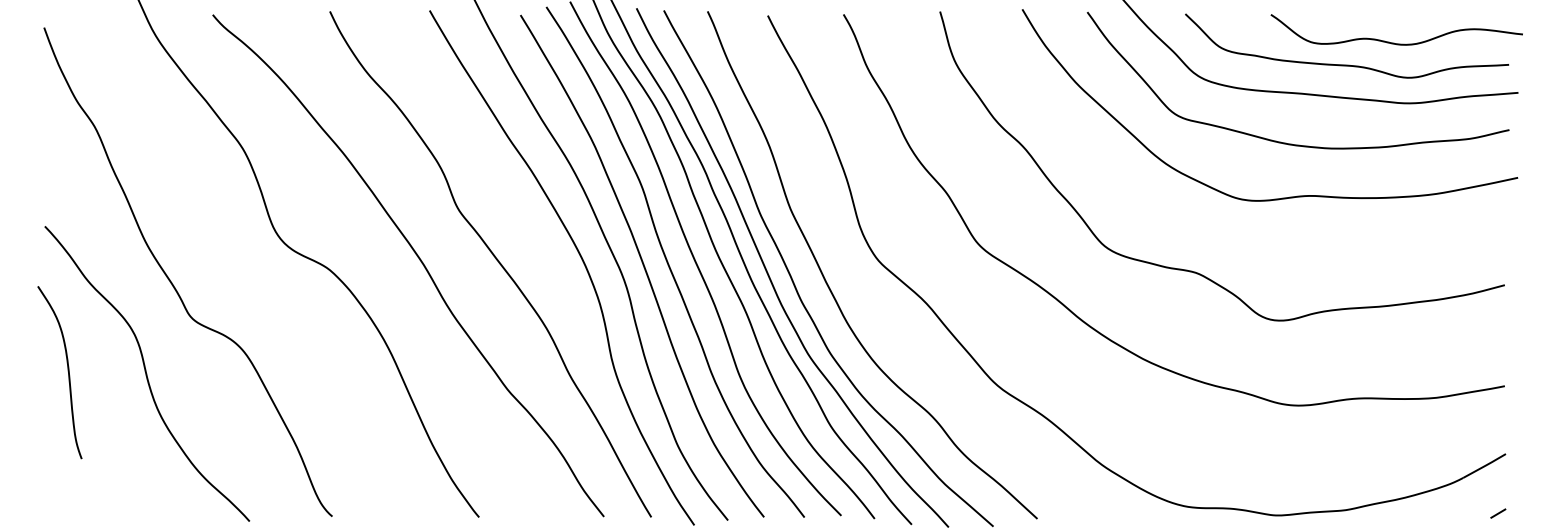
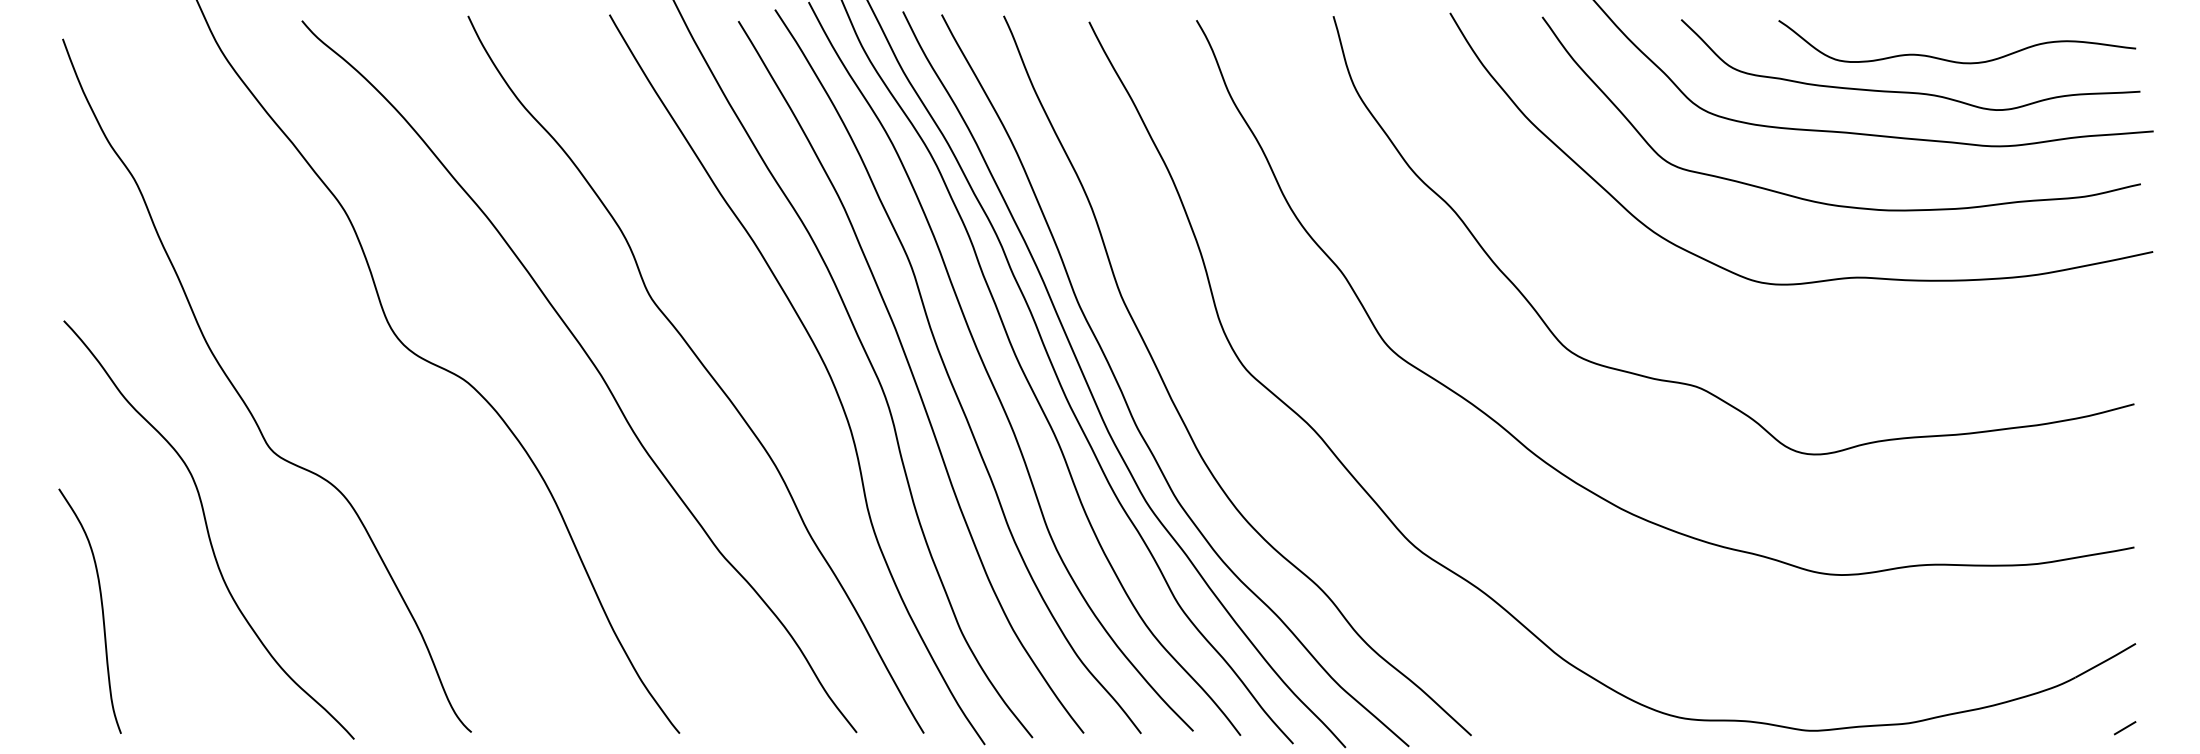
curve: (1394, 42) -> (1953, 60), moved
curve: (67, 372) -> (101, 610), moved

